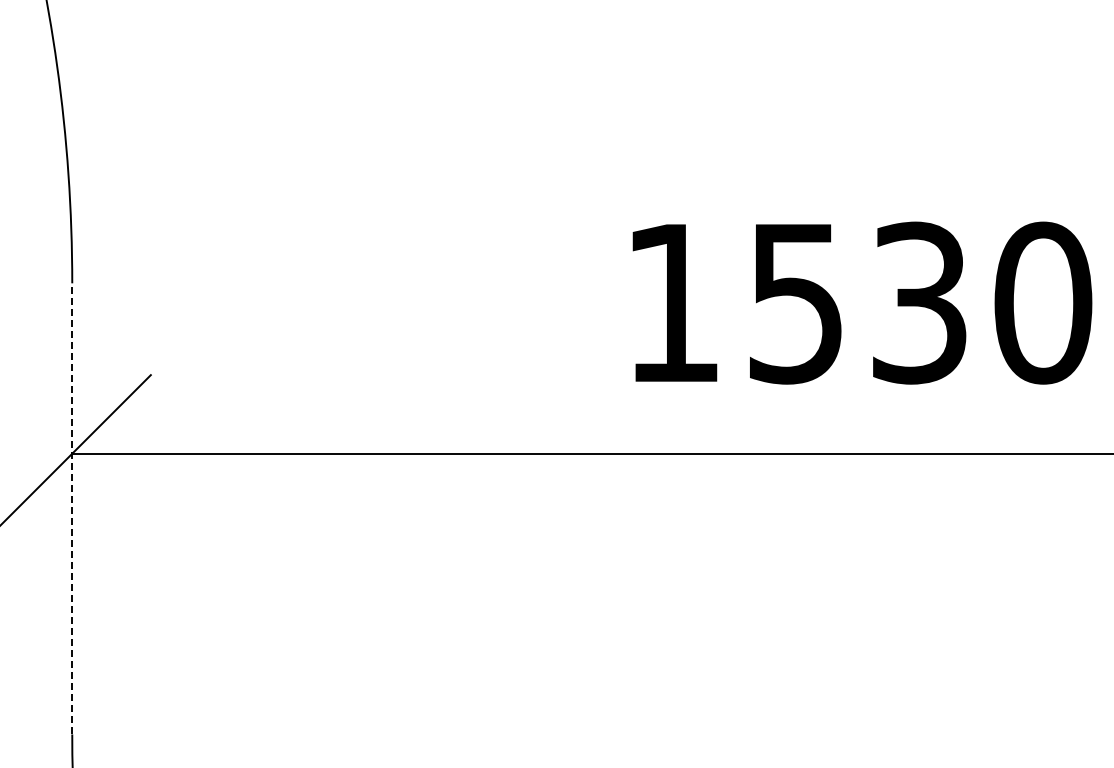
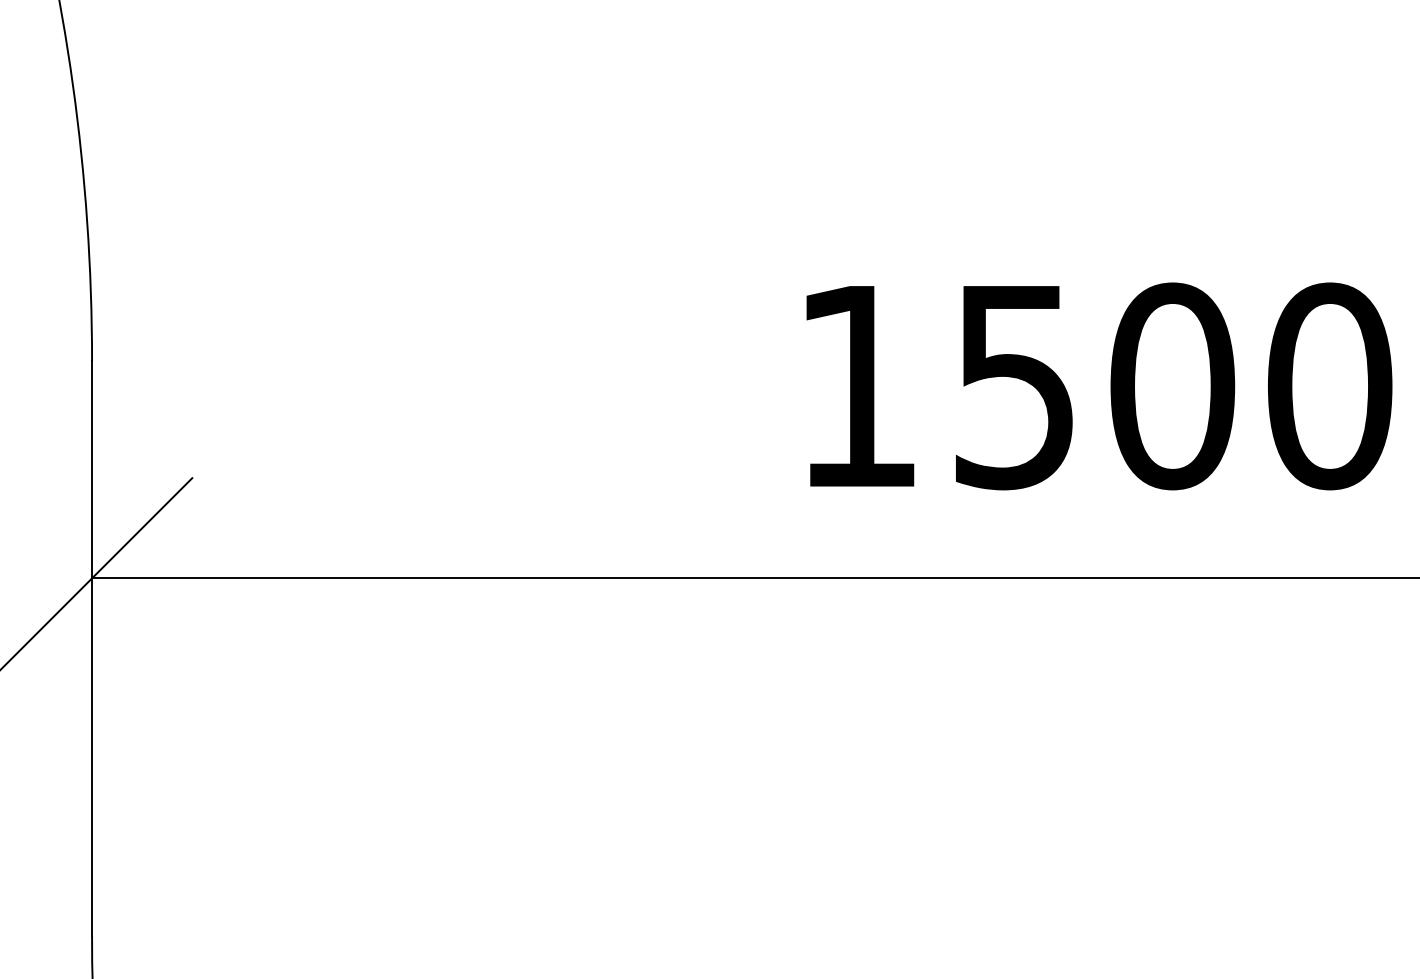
text: (919, 302) -> (1172, 385), 1530 -> 1500
line: (72, 508) -> (92, 648), dashed -> solid

